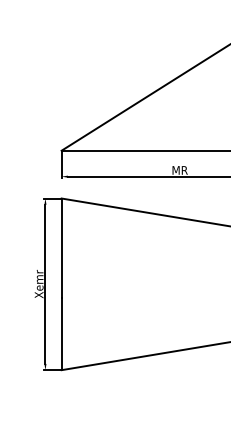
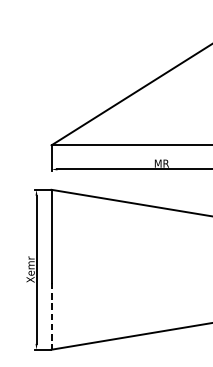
line: (61, 334) -> (51, 316), solid -> dashed

